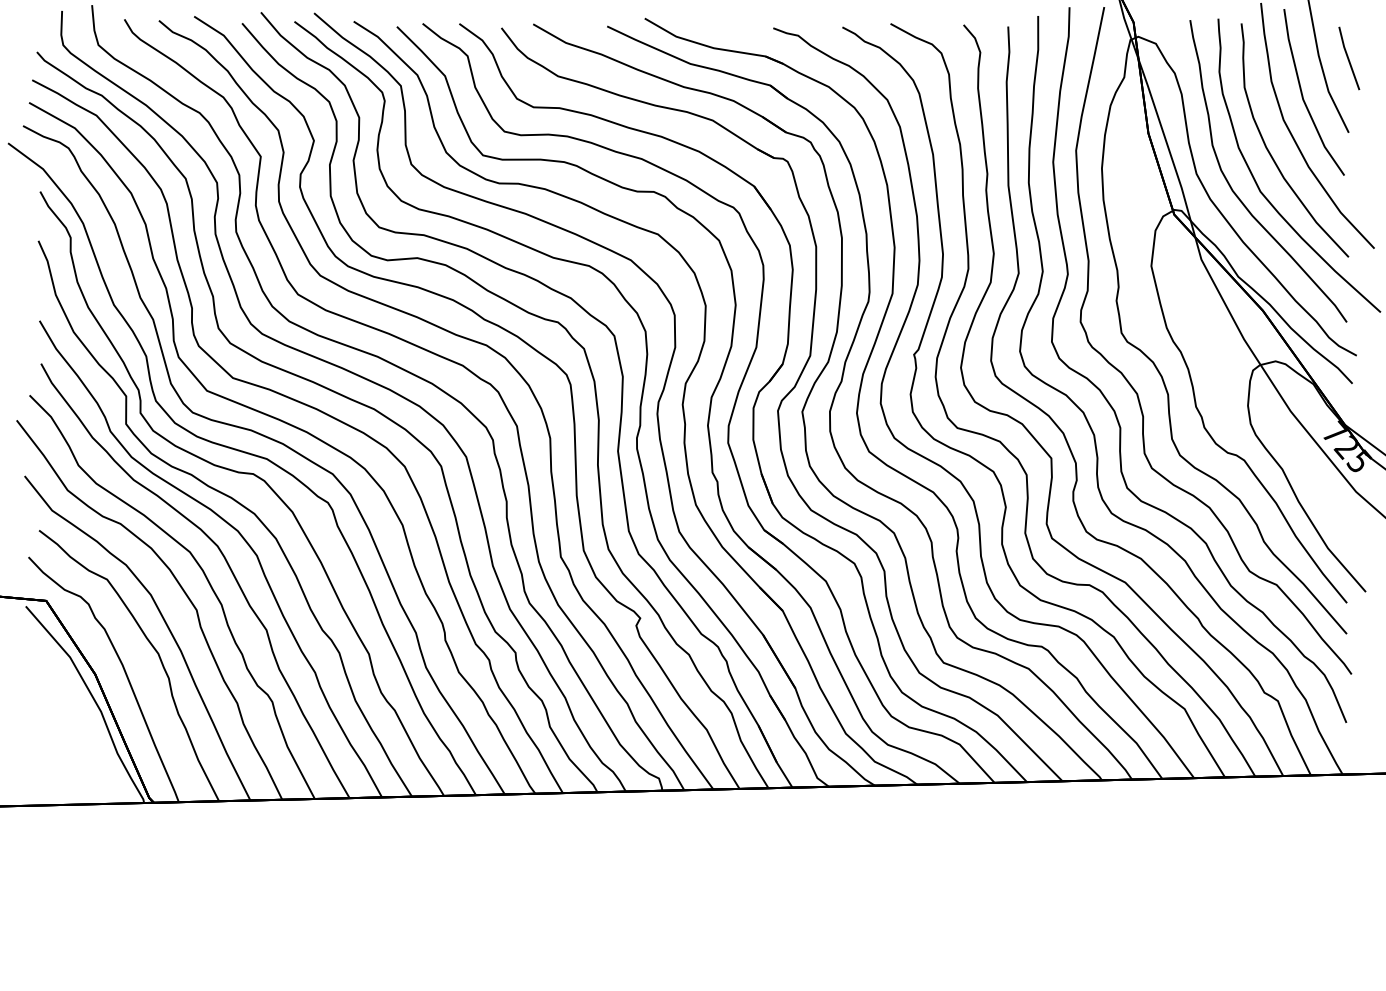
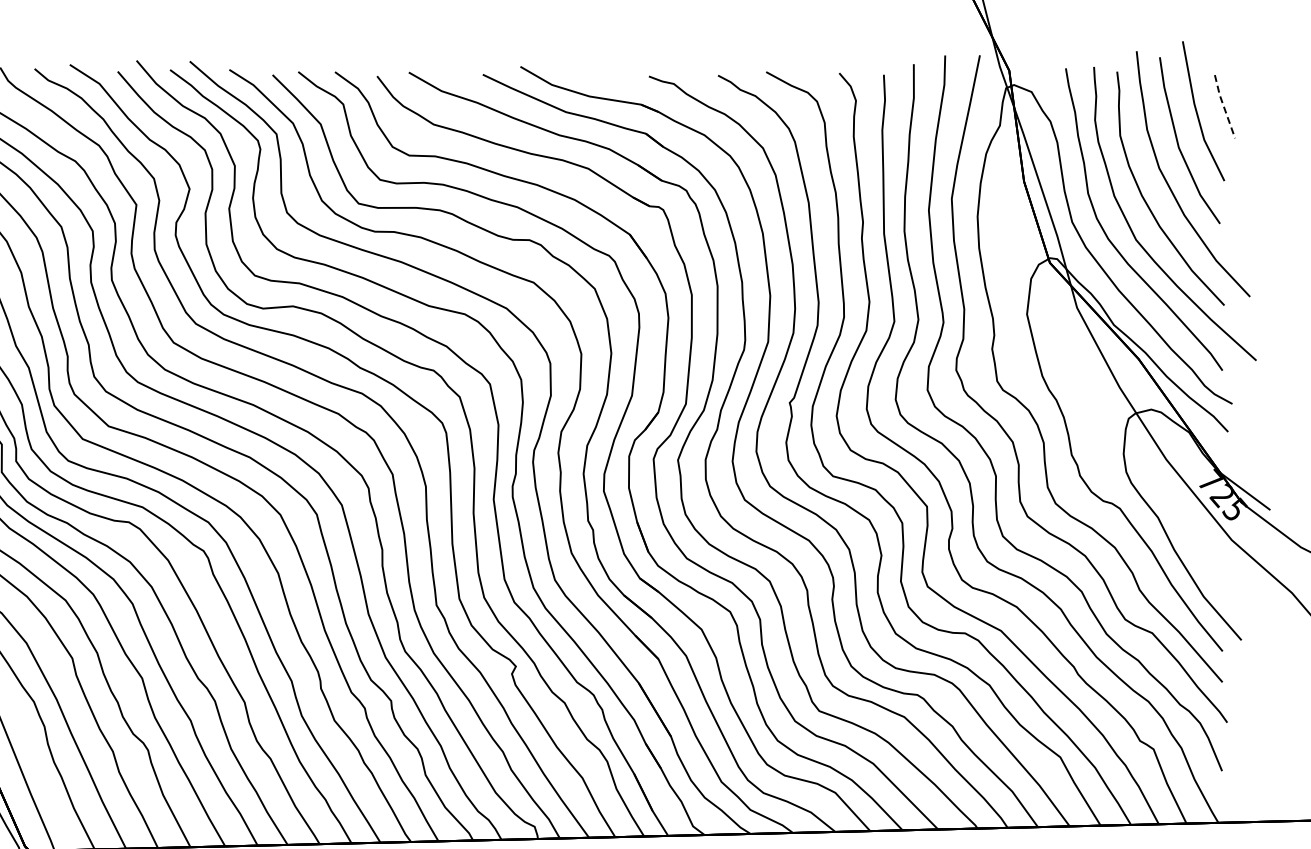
line: (1348, 58) -> (1224, 106), solid -> dashed

